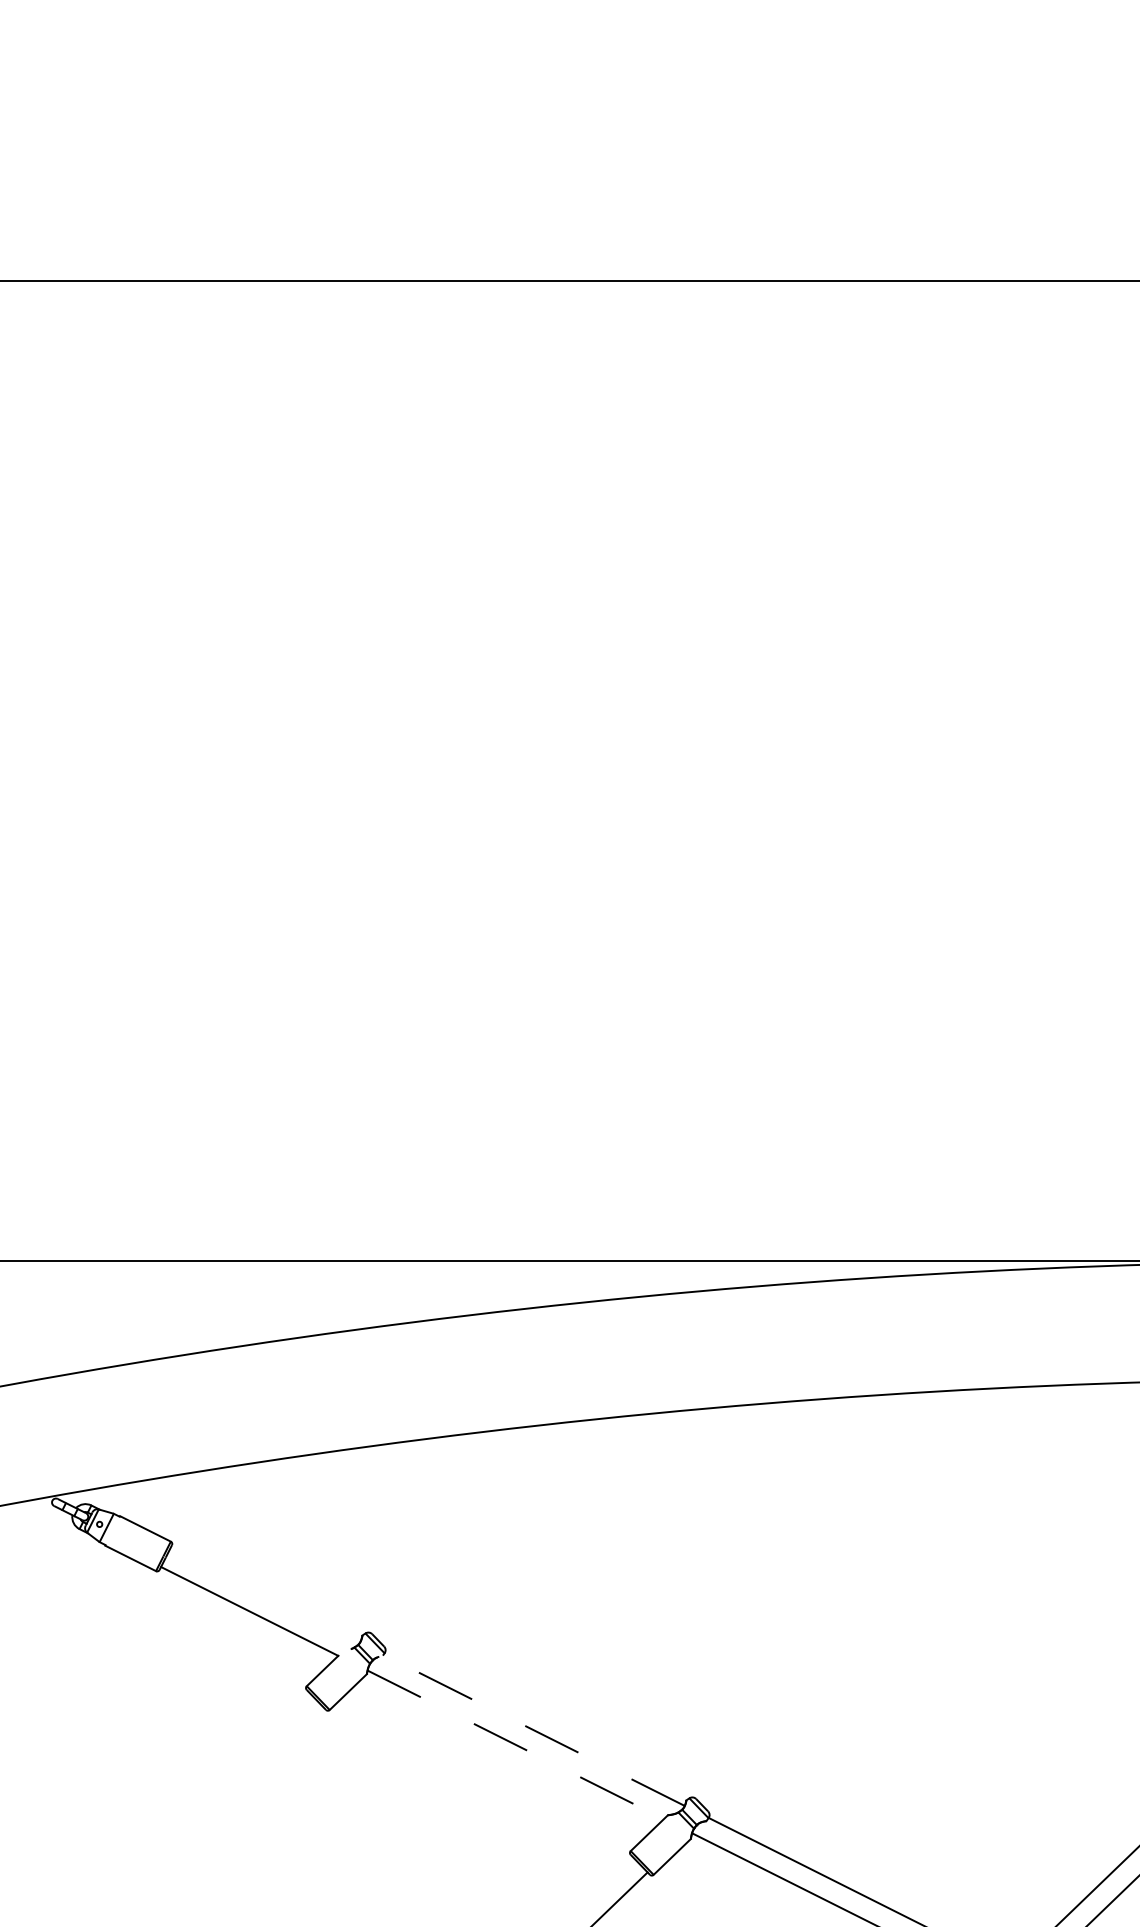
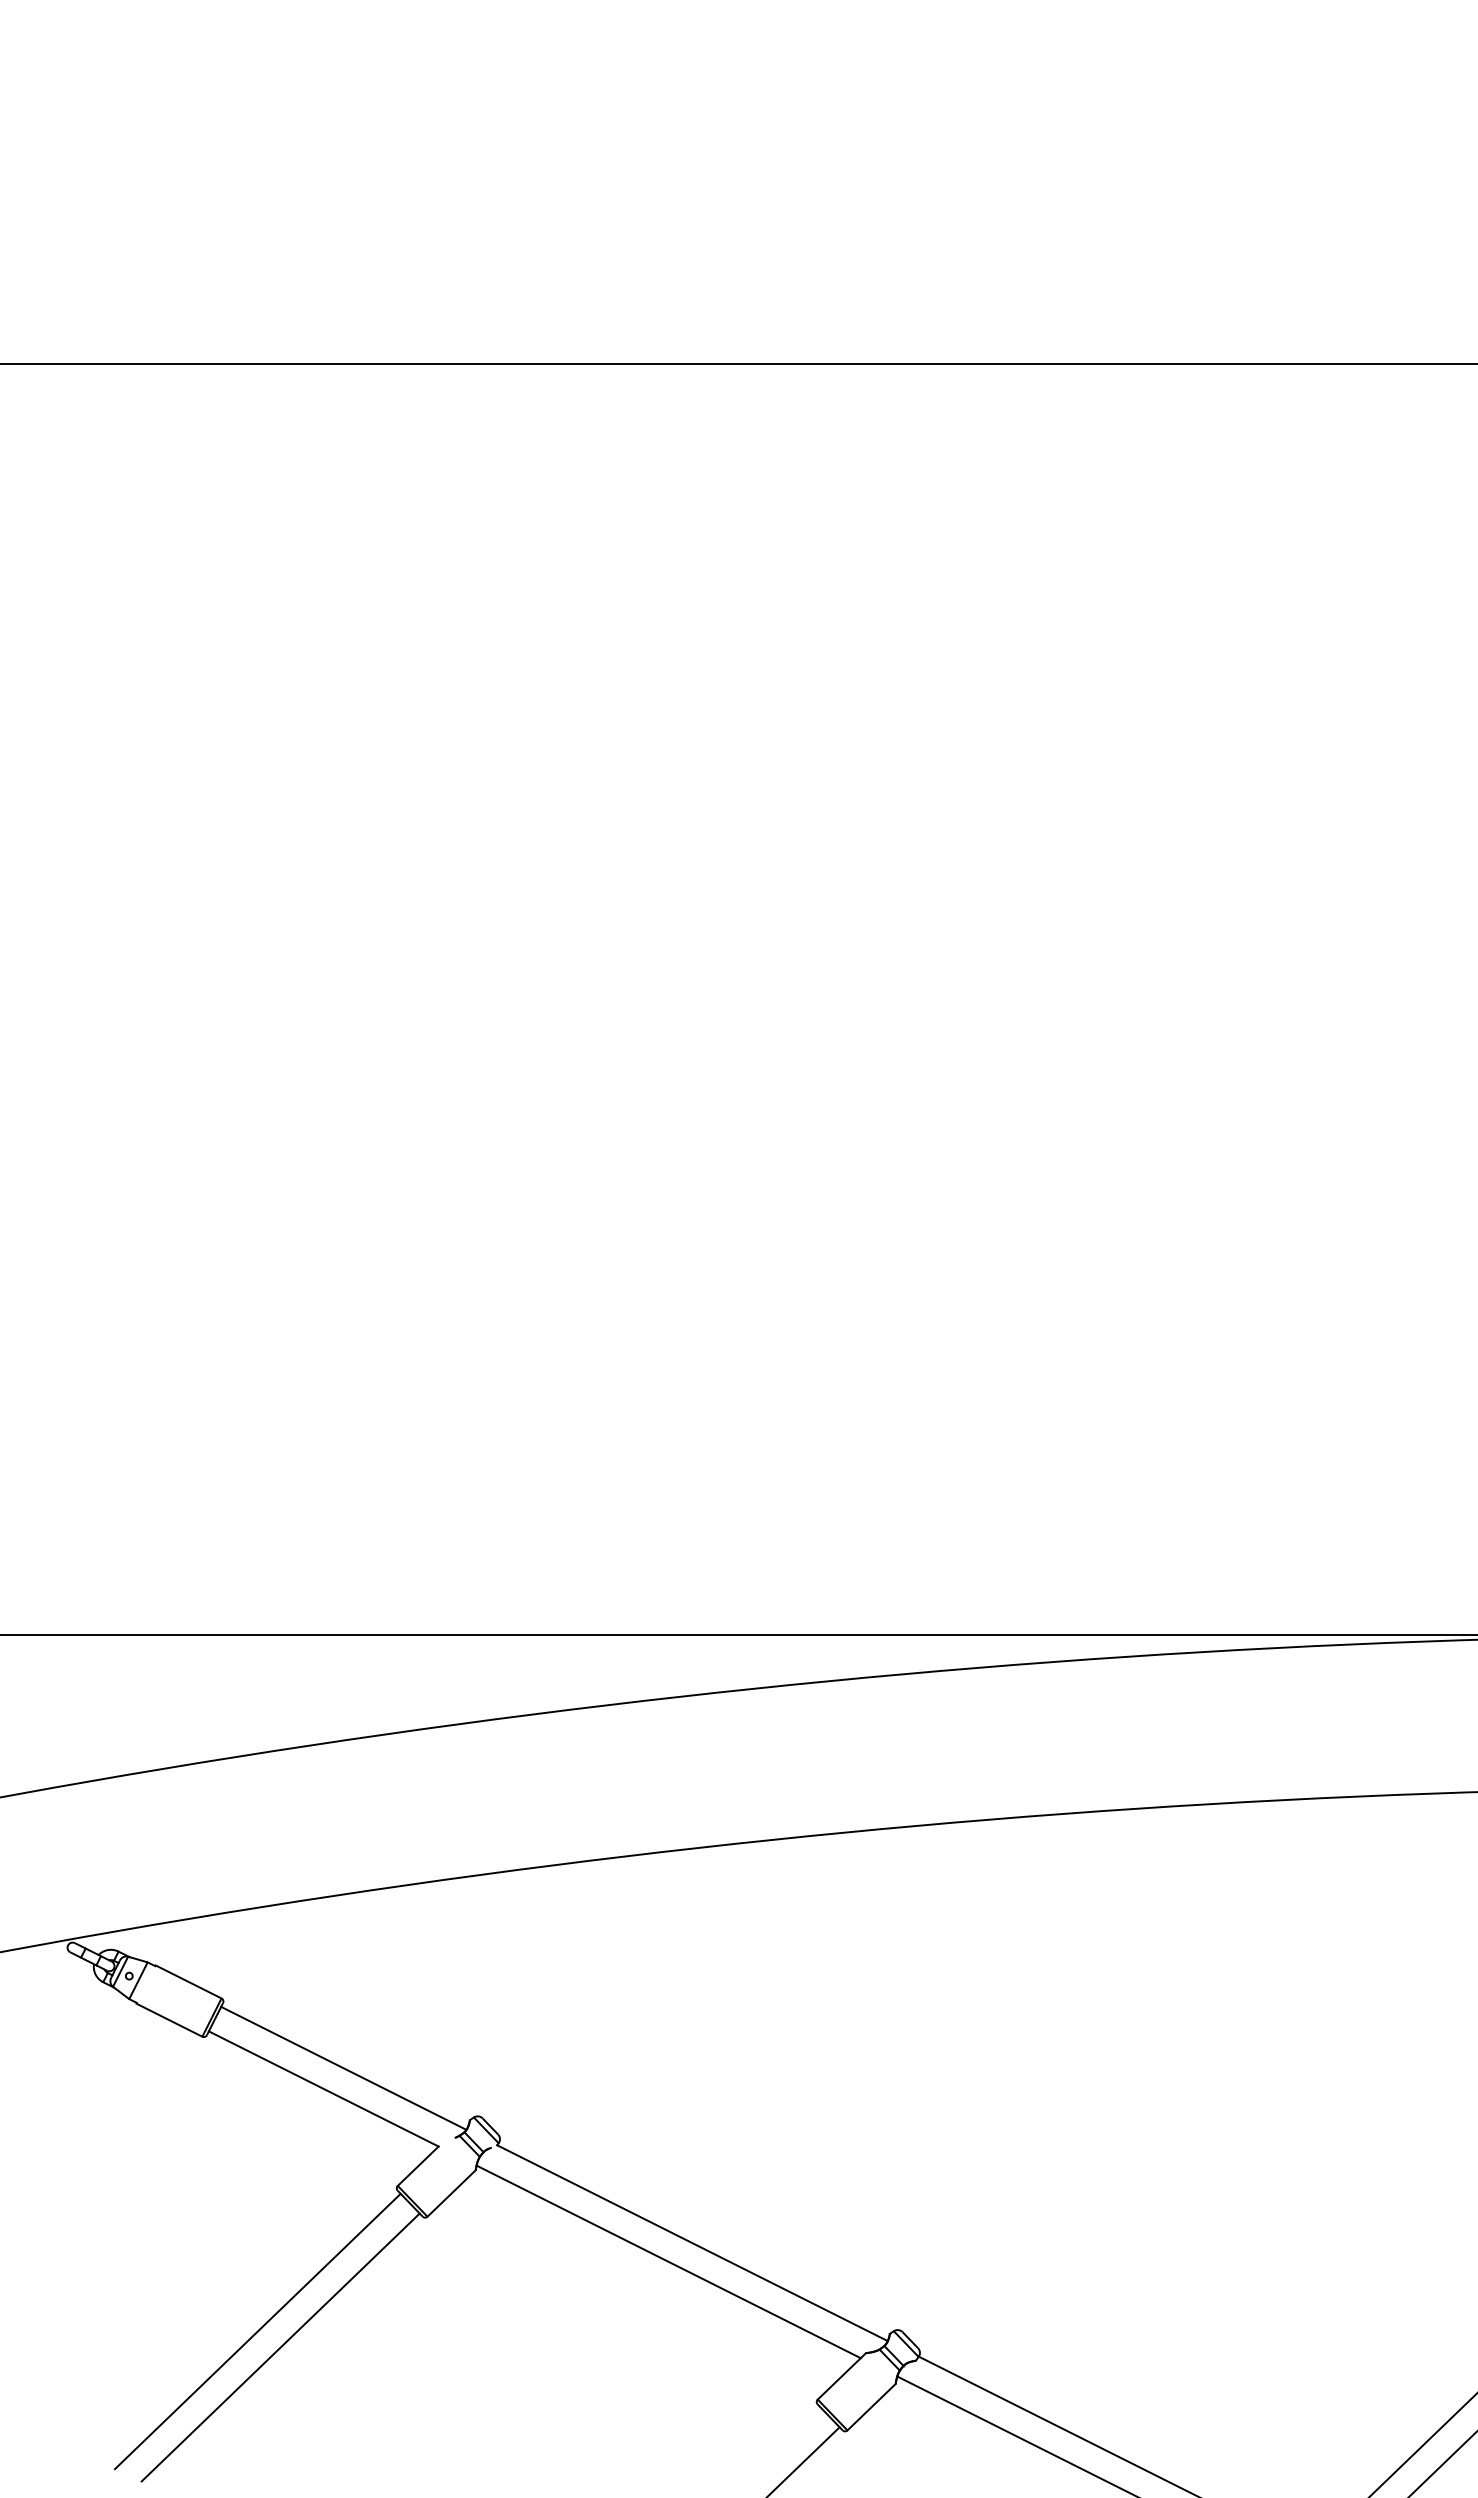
line: (264, 1594) -> (343, 2067), added
line: (534, 1729) -> (692, 2242), dashed -> solid
line: (515, 1744) -> (668, 2261), dashed -> solid
line: (198, 1798) -> (257, 2331), added
line: (216, 1810) -> (280, 2347), added

